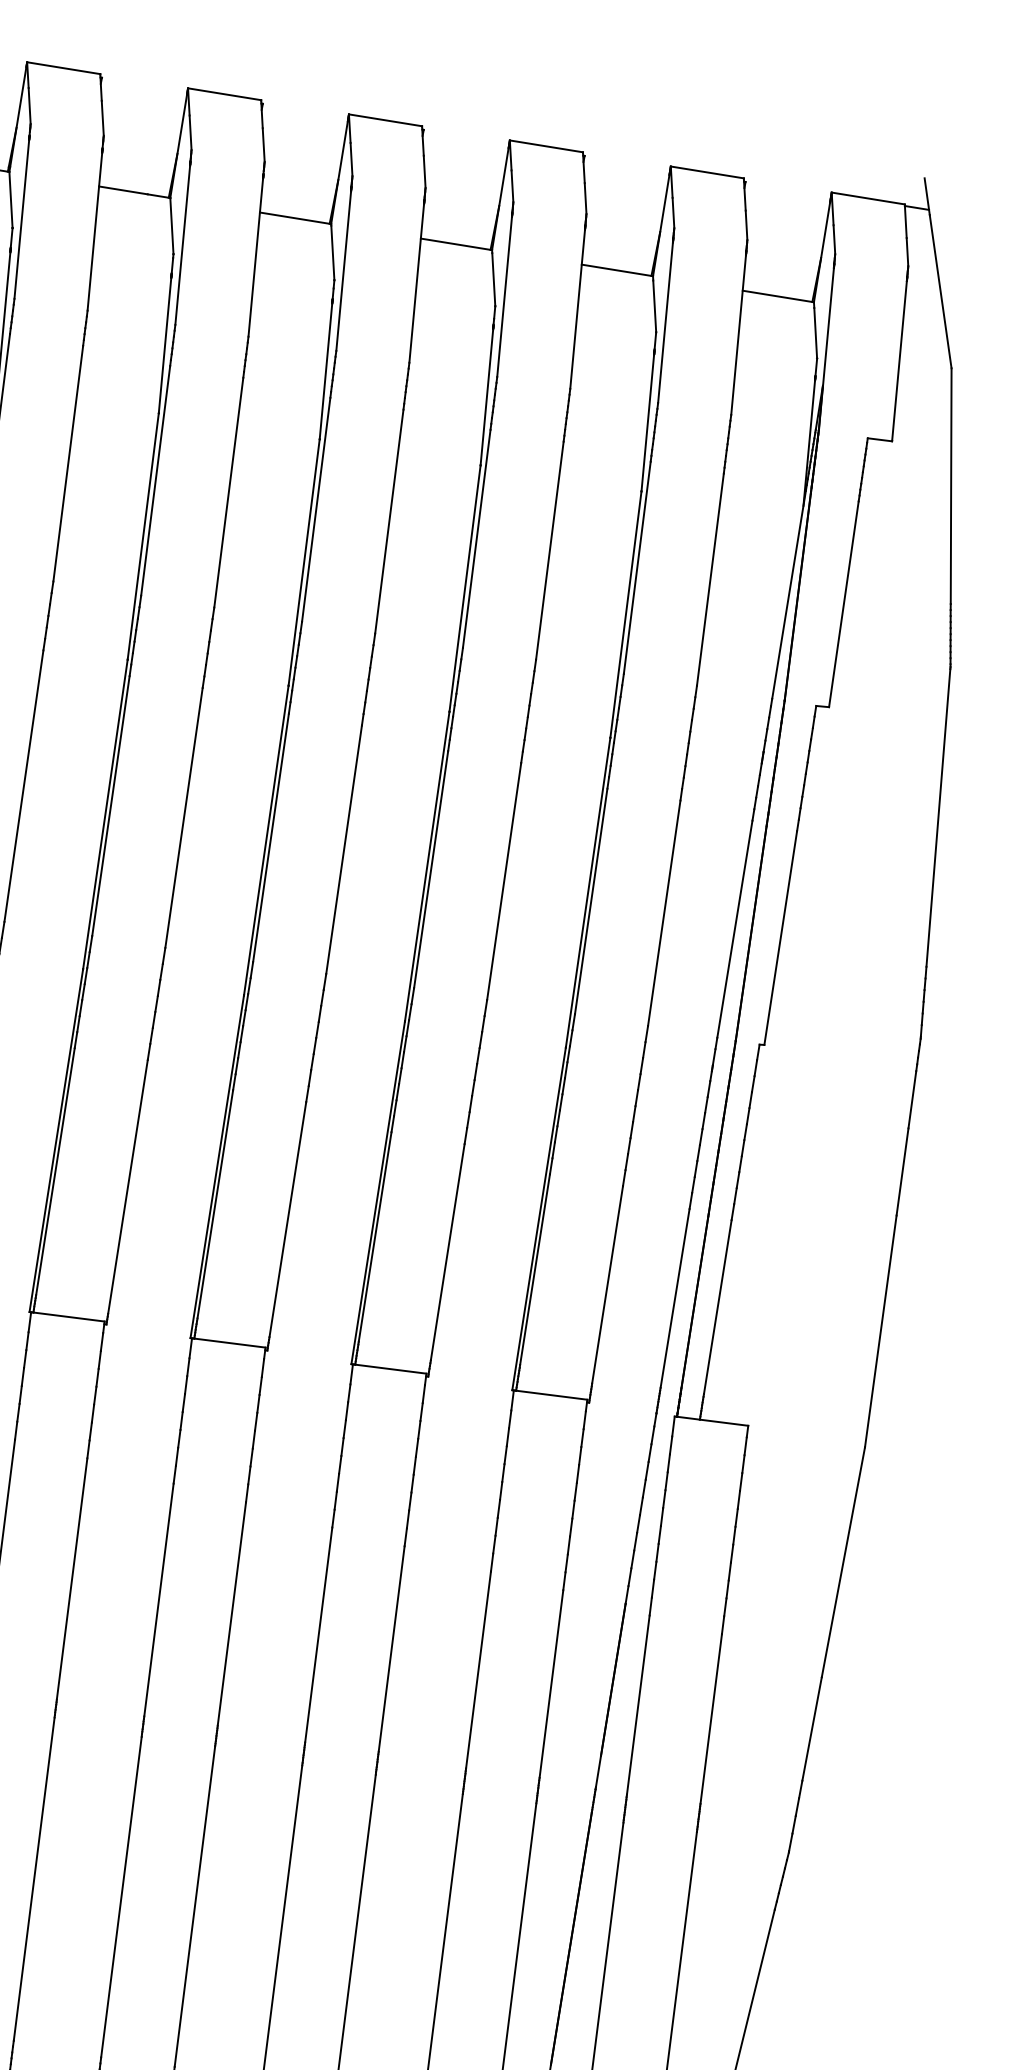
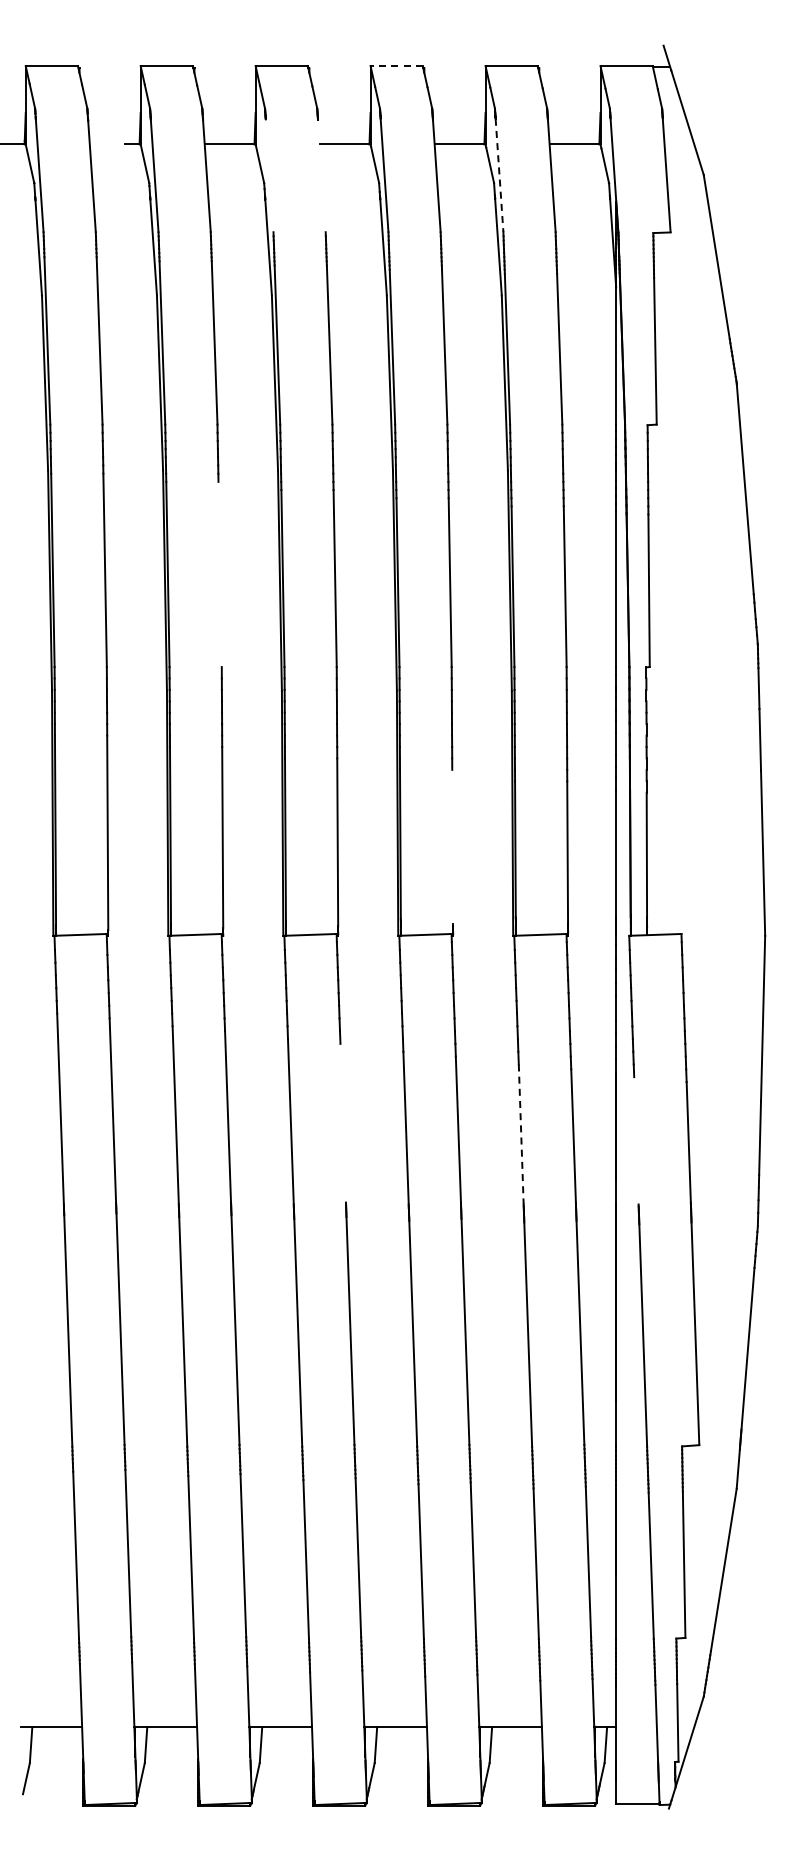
line: (546, 146) -> (396, 66), solid -> dashed
line: (122, 190) -> (106, 144), removed
line: (343, 270) -> (269, 175), removed
line: (416, 283) -> (321, 176), removed
line: (665, 322) -> (499, 175), solid -> dashed
line: (183, 817) -> (219, 574), removed
line: (447, 1251) -> (452, 846), removed
line: (231, 1612) -> (342, 1122), removed
line: (478, 1670) -> (521, 1134), solid -> dashed
line: (638, 1704) -> (636, 1140), removed

